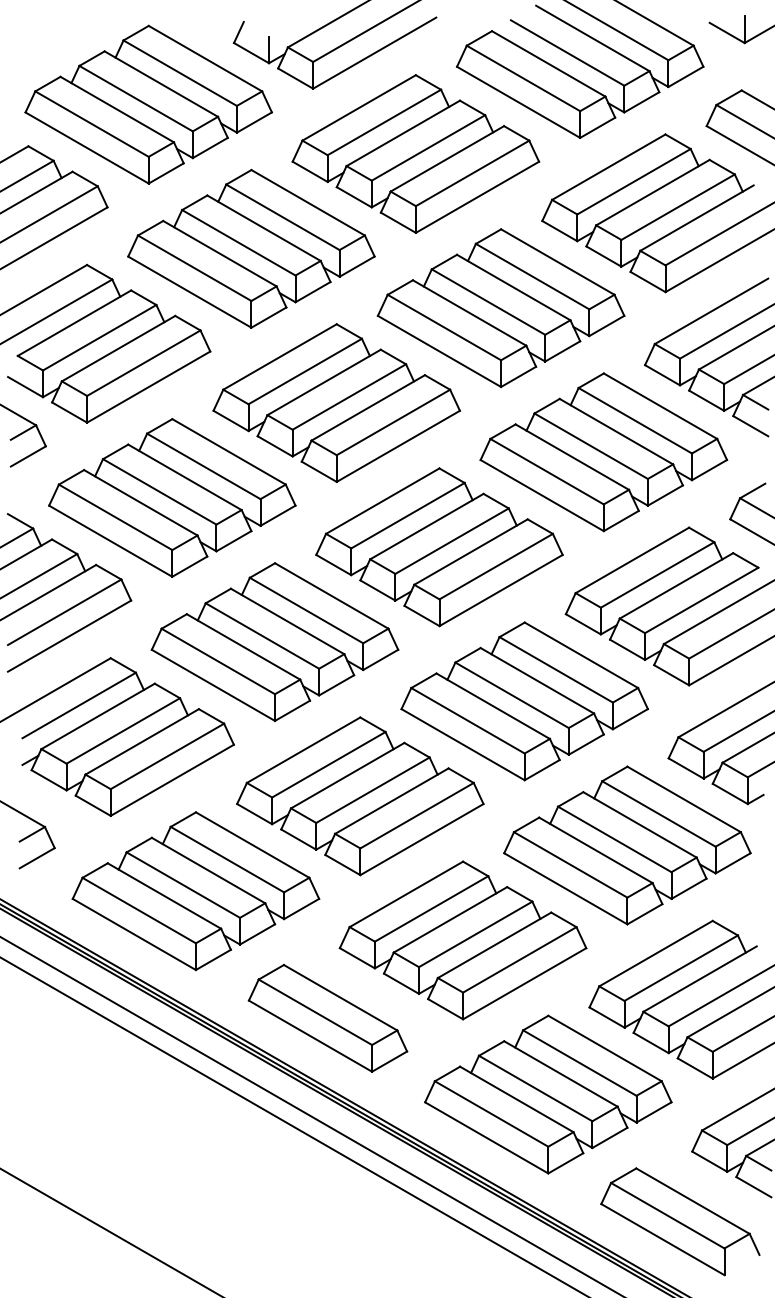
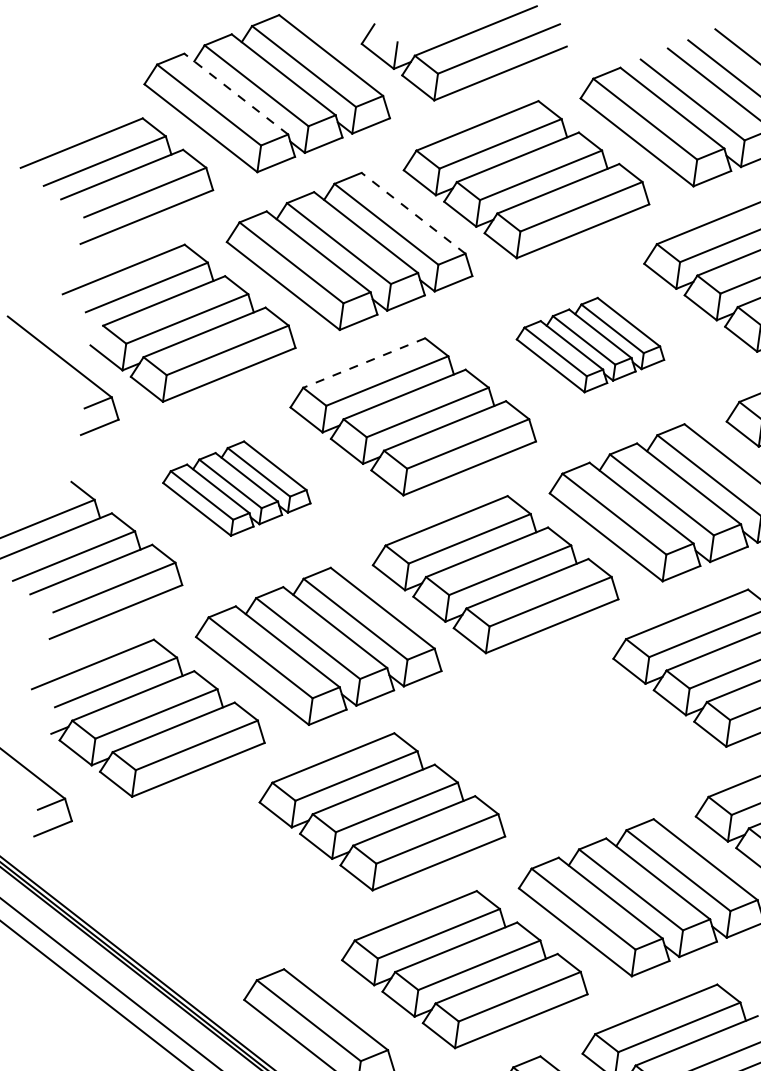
line: (116, 109) -> (235, 93), solid -> dashed
line: (307, 202) -> (412, 212), solid -> dashed
part: (500, 308) -> (590, 345), size x0.6
line: (279, 357) -> (363, 363), solid -> dashed
part: (172, 497) -> (237, 488), size x0.6
part: (524, 701) -> (560, 740), removed
part: (195, 891) -> (206, 883), removed

